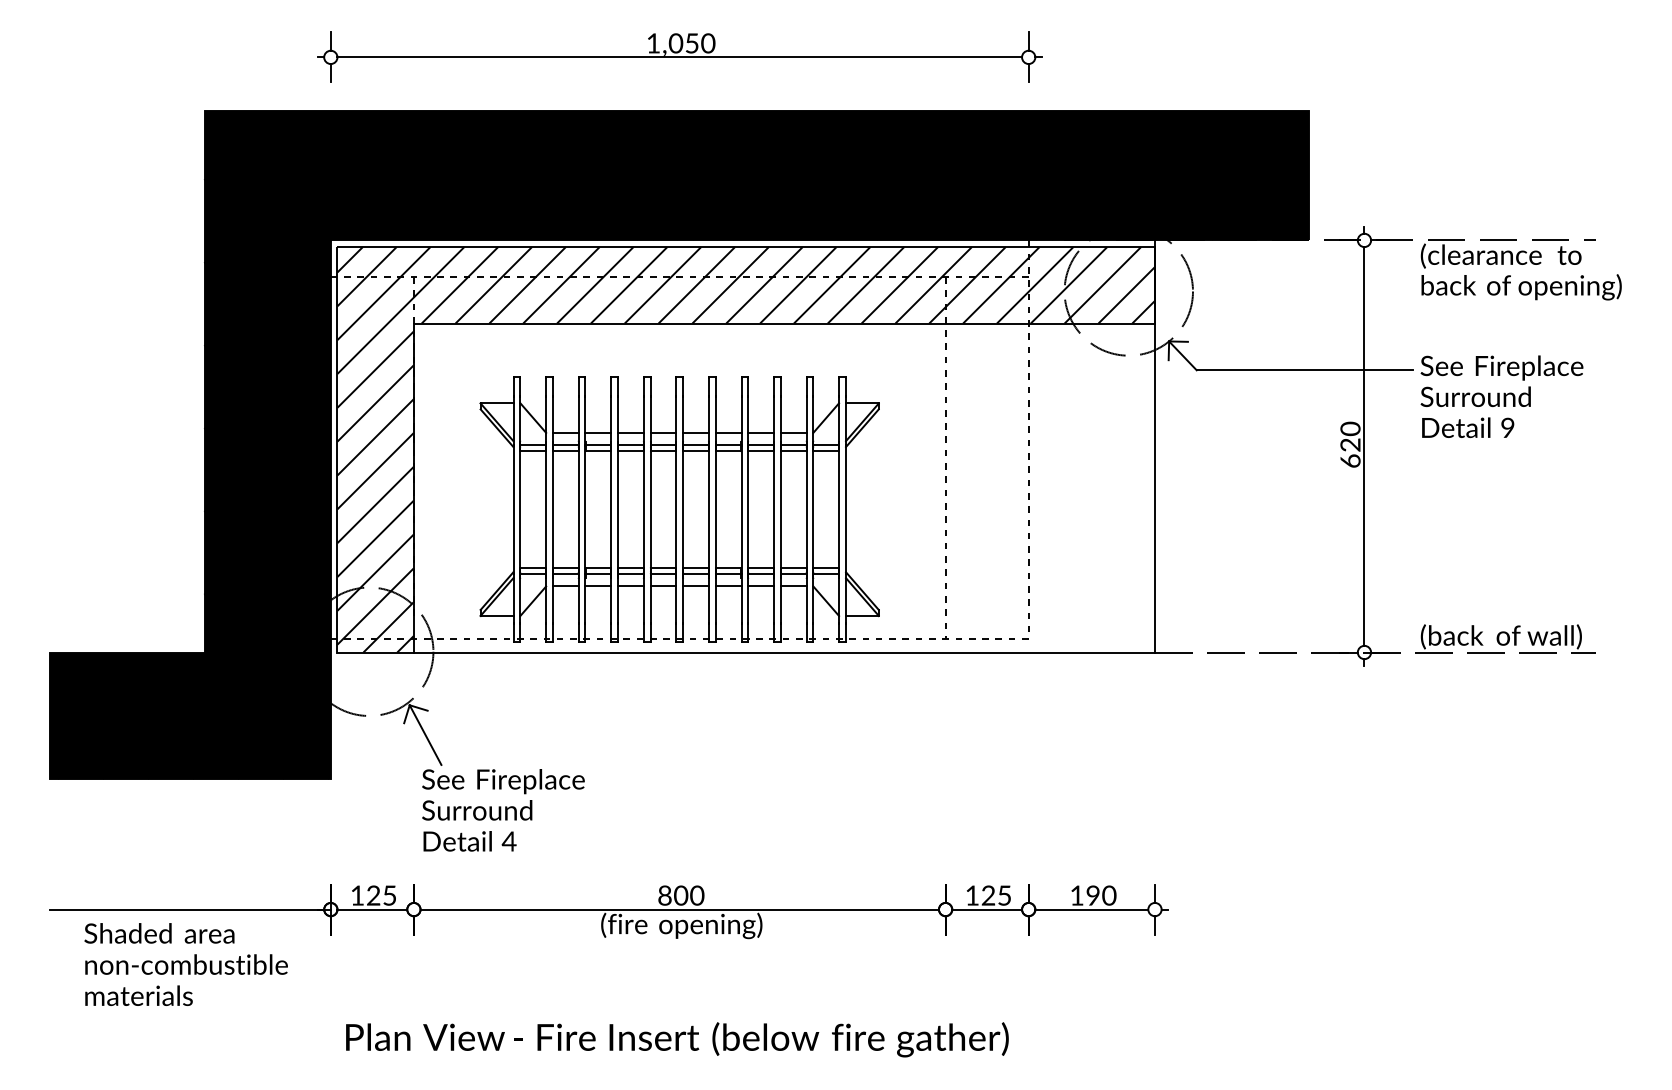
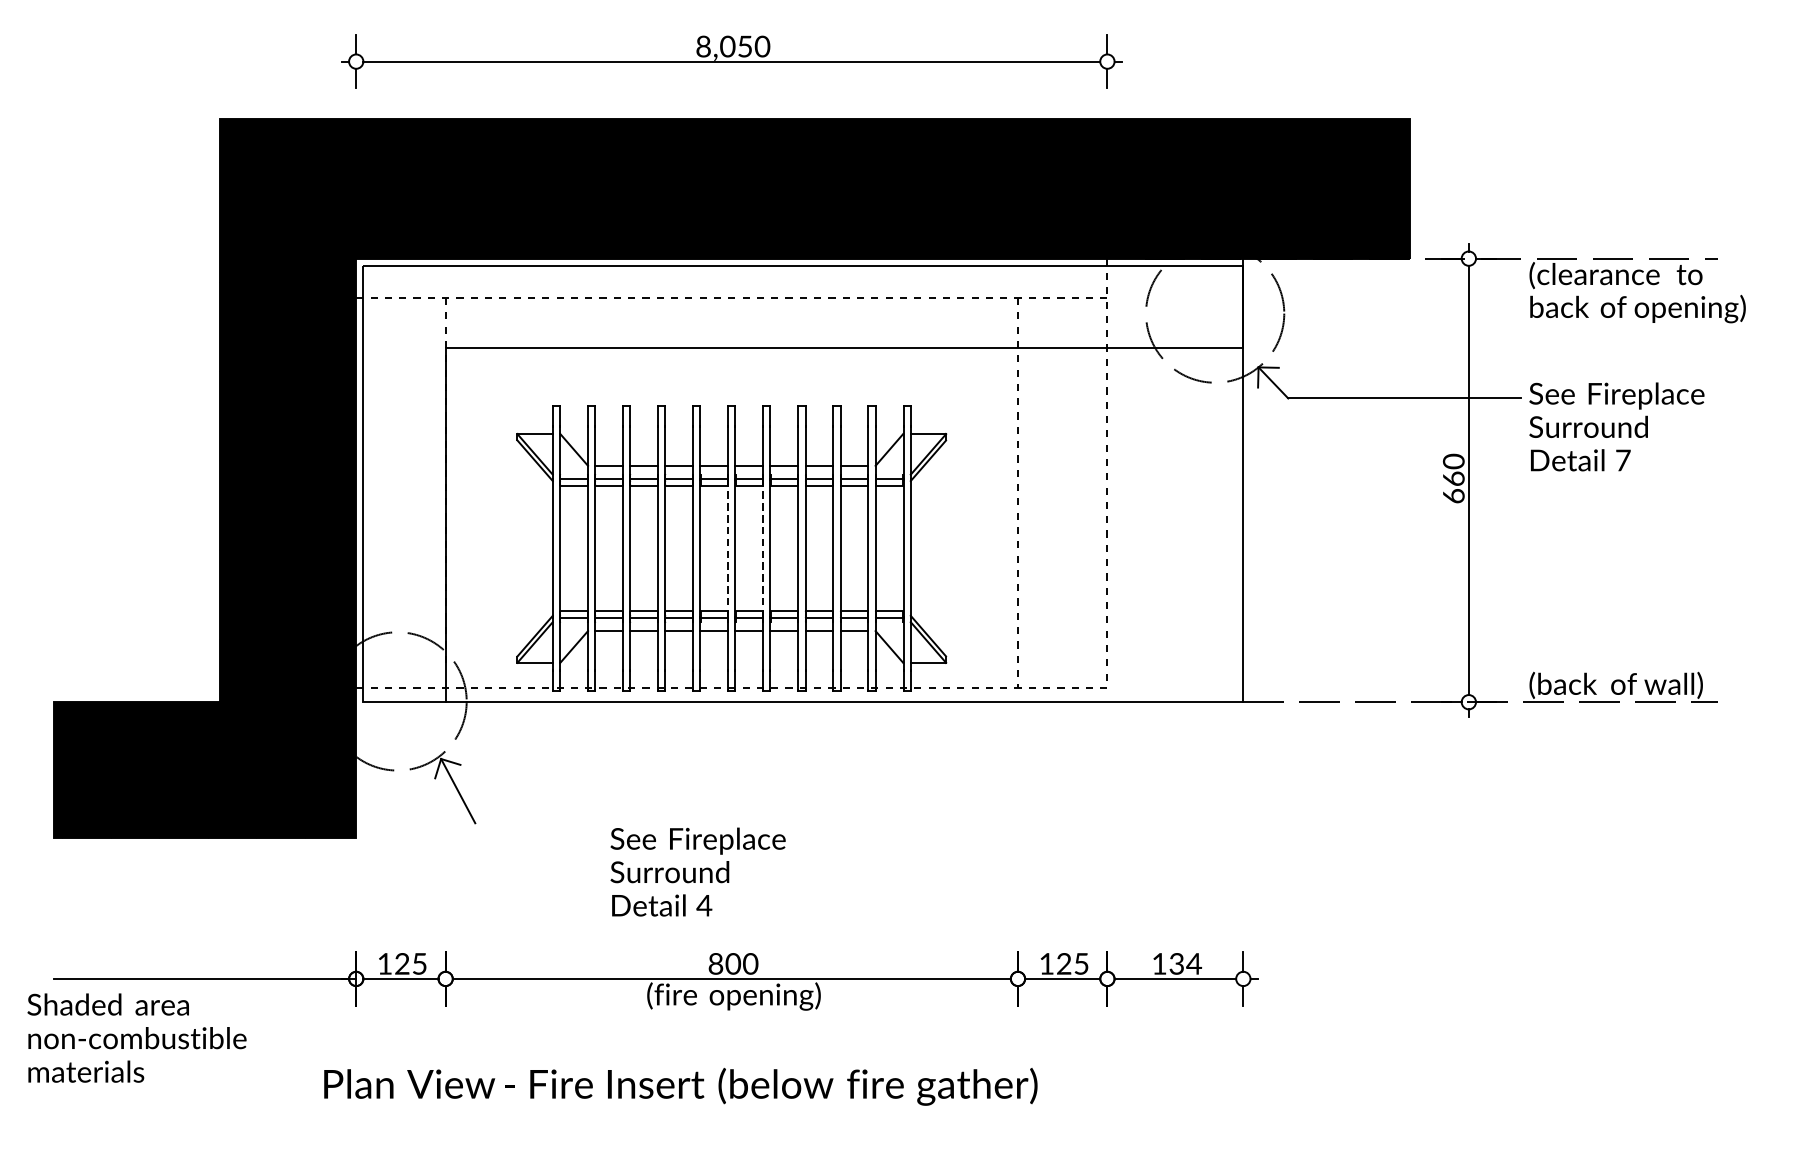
text: (653, 43) -> (703, 46), 1,050 -> 8,050
text: (1507, 427) -> (1622, 460), 9 -> 7
text: (1350, 444) -> (1453, 478), 620 -> 660
hatch: (745, 449) -> (802, 483), removed
line: (676, 509) -> (728, 548), solid -> dashed
line: (709, 509) -> (763, 548), solid -> dashed
text: (503, 810) -> (698, 872), moved
text: (1101, 895) -> (1185, 963), 190 -> 134
text: (185, 964) -> (136, 1038), moved
text: (677, 1039) -> (680, 1086), moved

